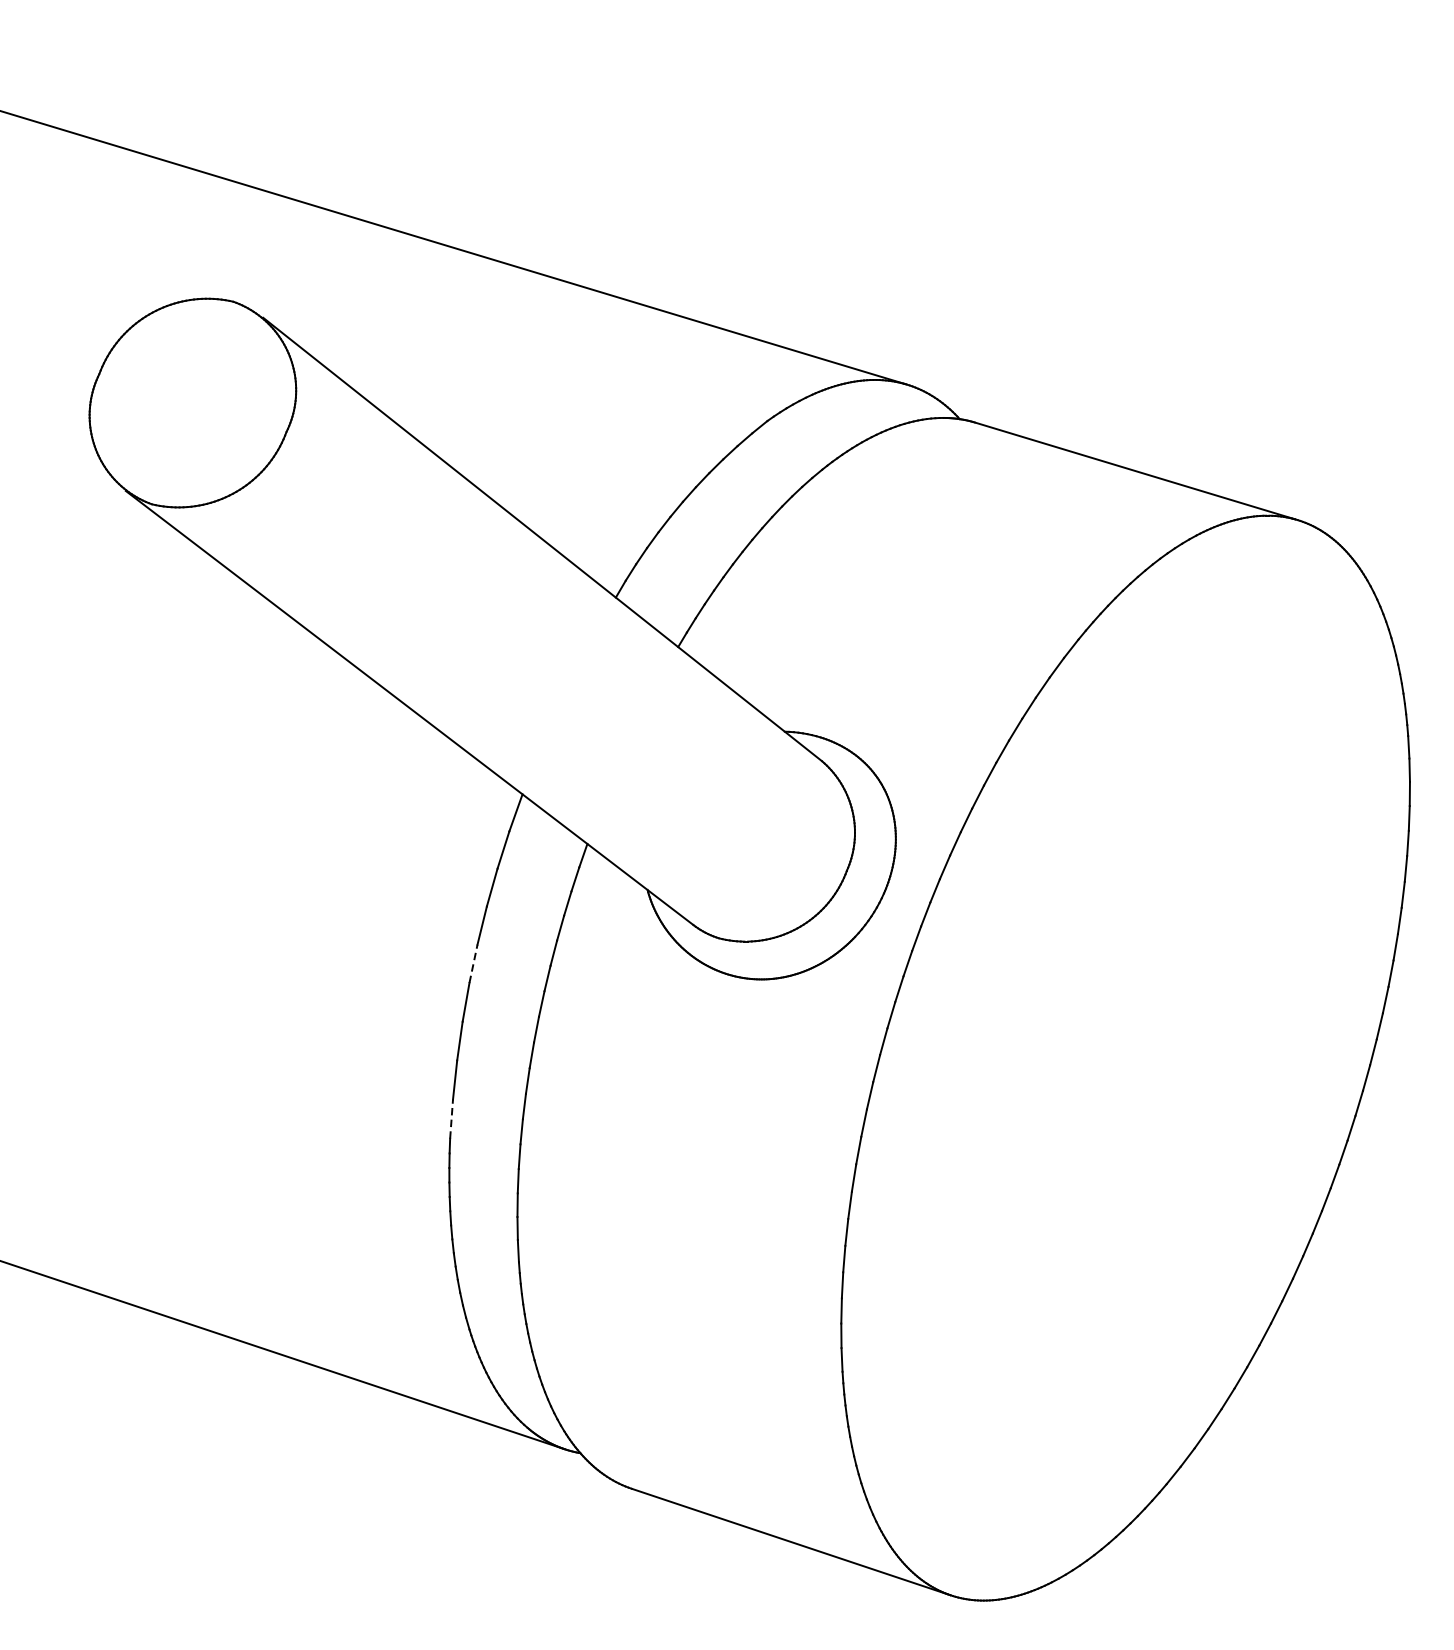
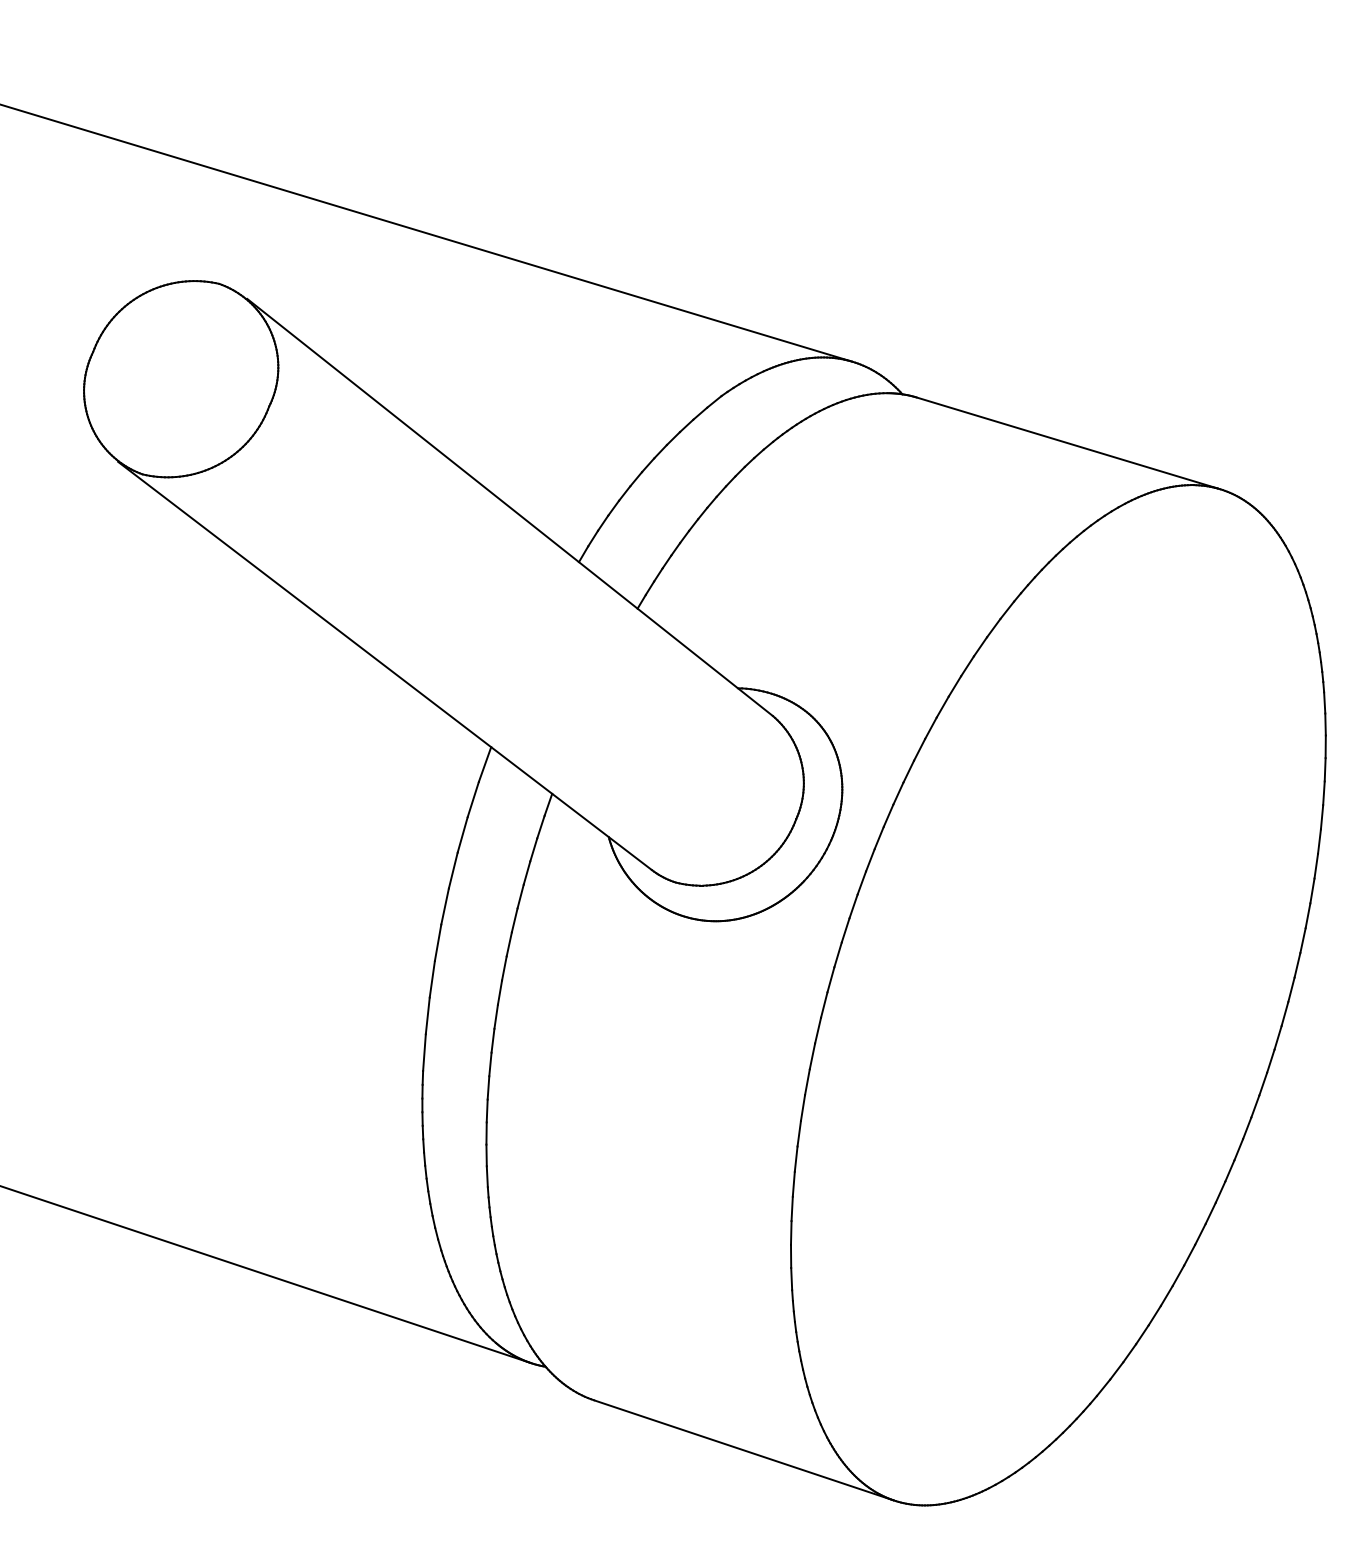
line: (473, 963) -> (445, 906), dashed -> solid
line: (451, 1119) -> (424, 1052), dashed -> solid

